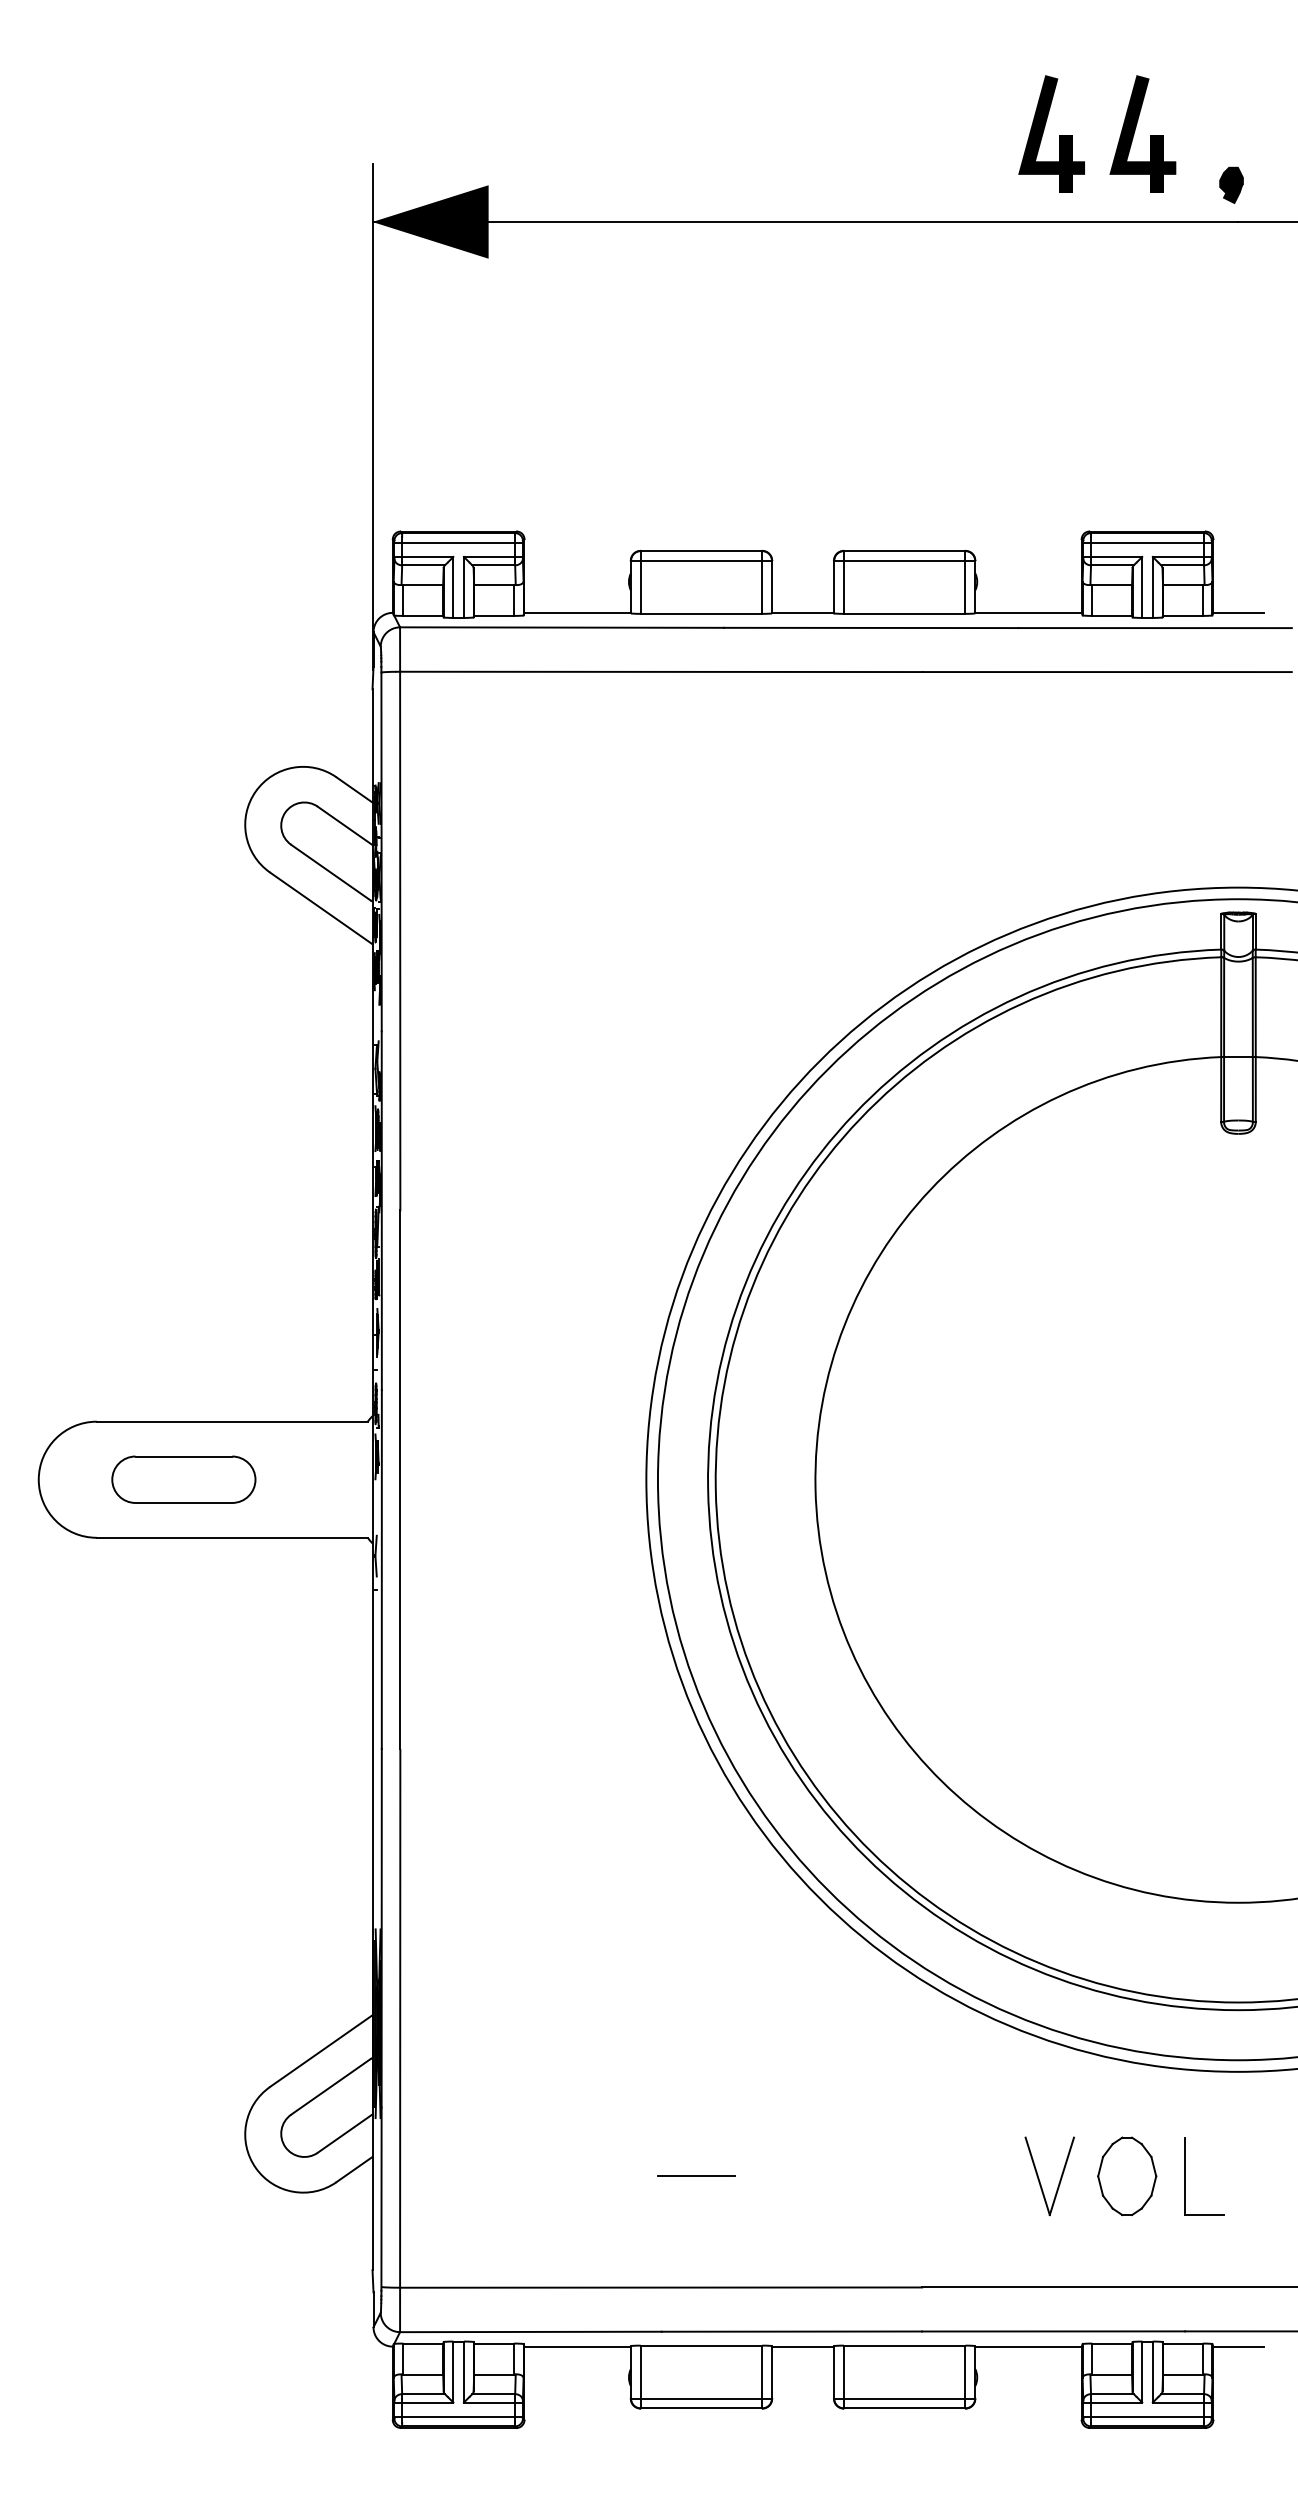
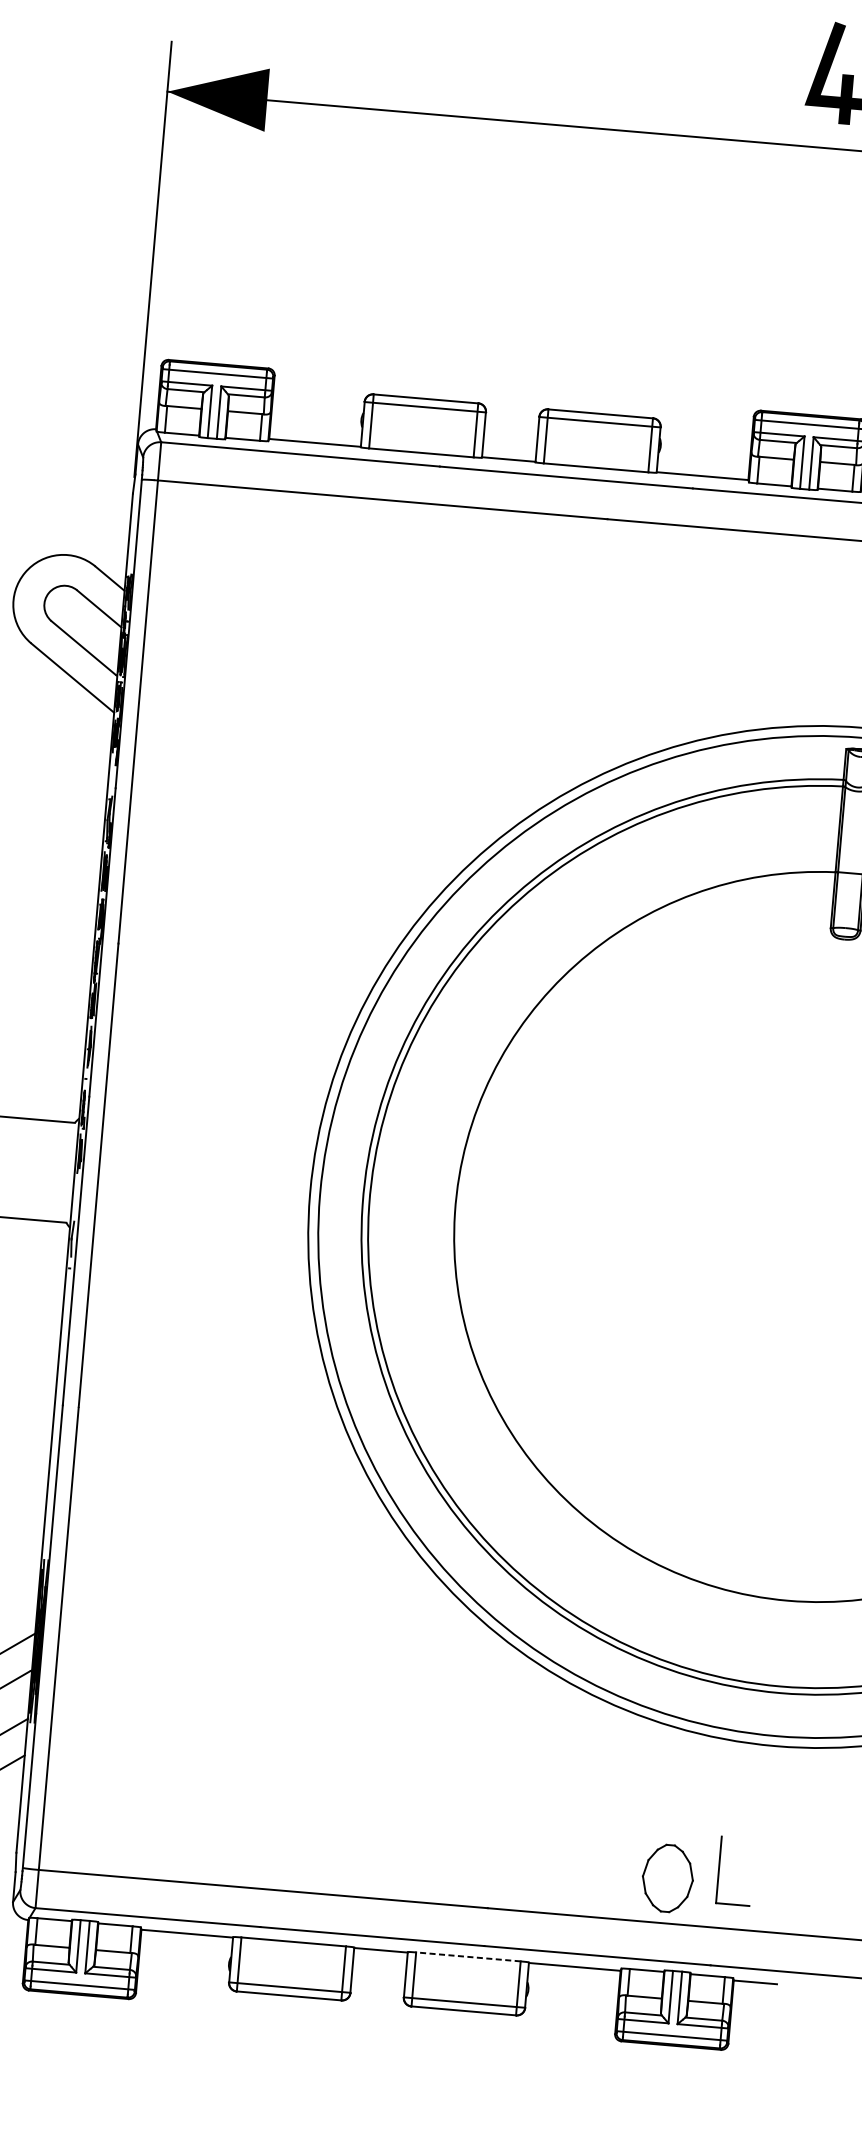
part: (1044, 130) -> (751, 62), removed
line: (696, 2176) -> (301, 1796), removed
part: (1127, 2176) -> (668, 1878), moved
part: (1185, 2176) -> (719, 1870), moved
part: (1039, 2178) -> (596, 1823), removed
line: (904, 2345) -> (468, 1956), solid -> dashed

